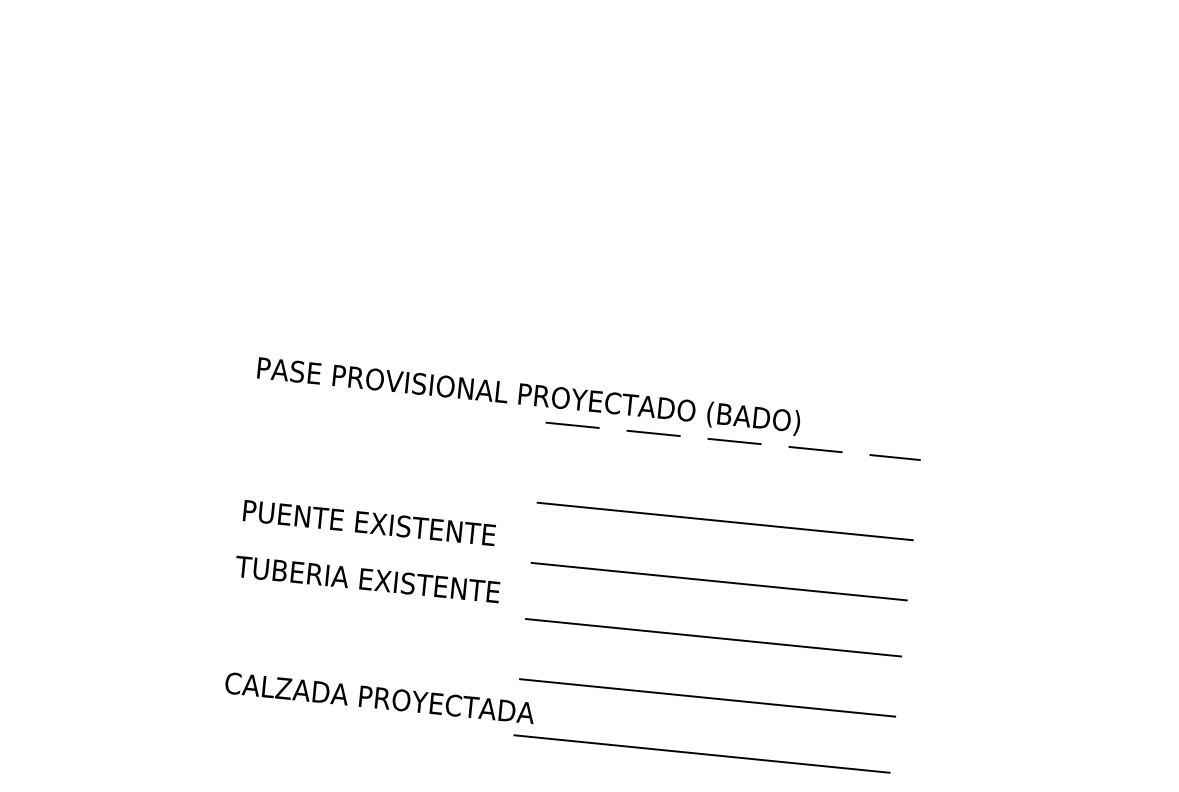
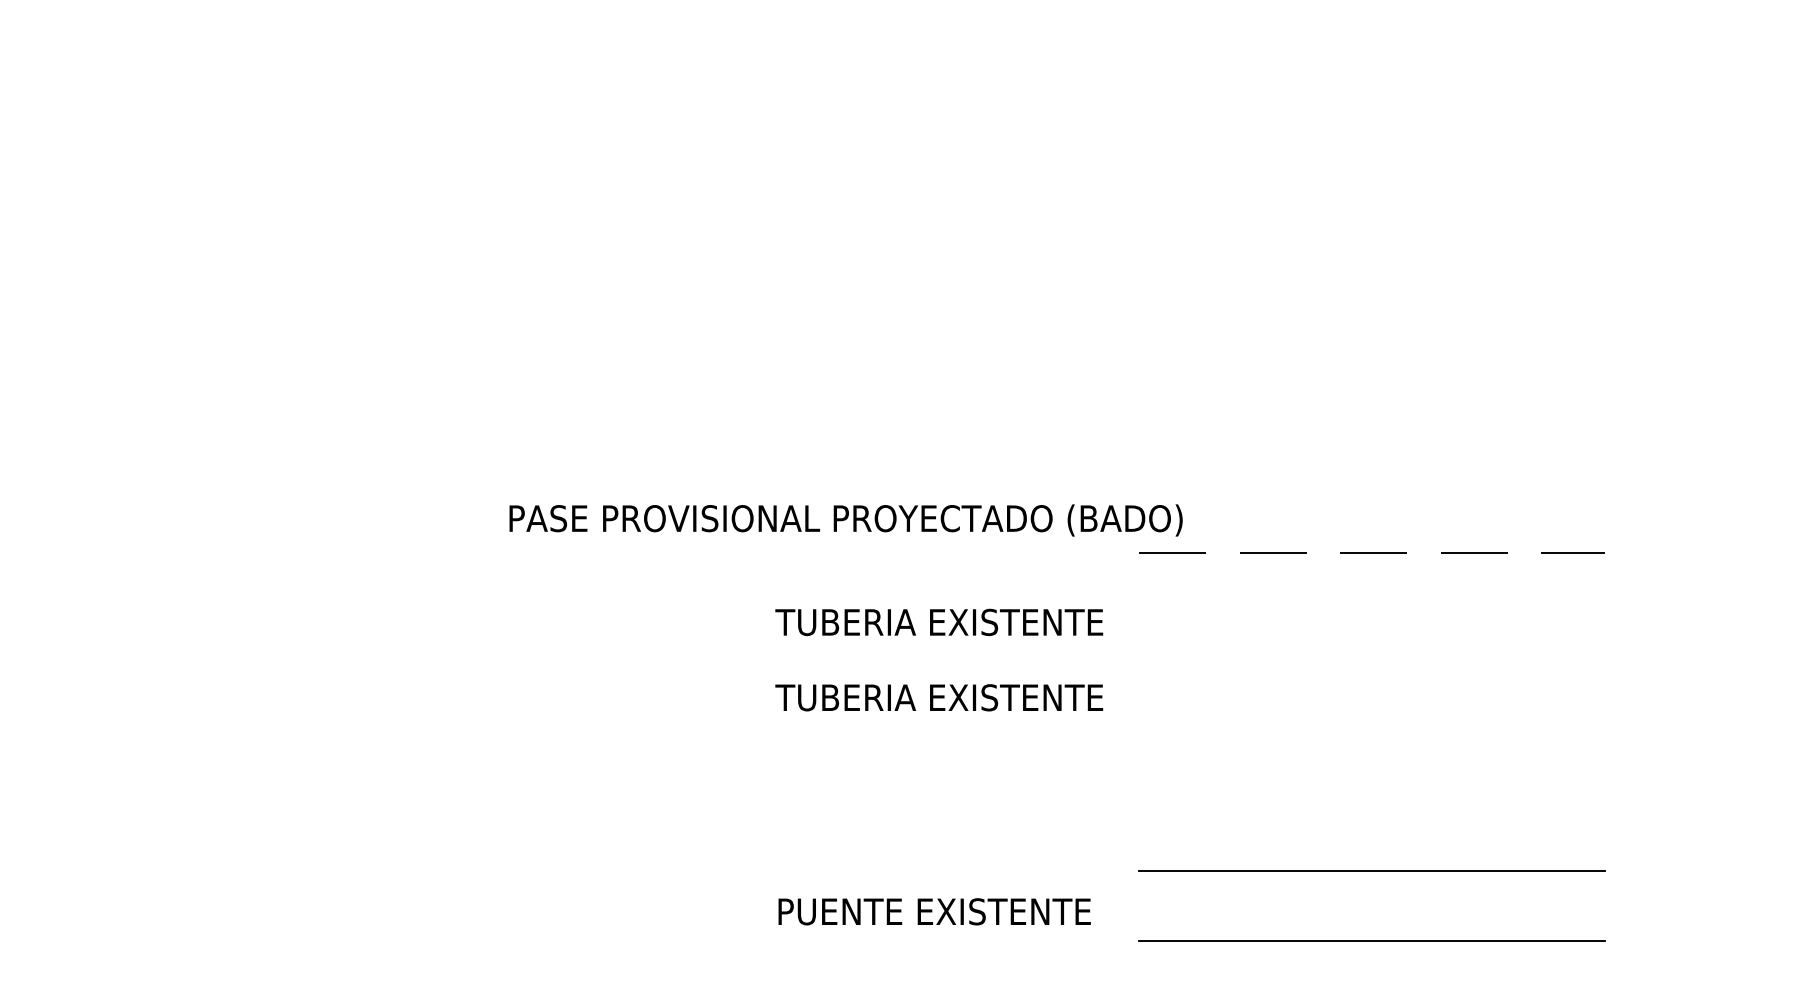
text: (528, 396) -> (845, 520), moved
line: (724, 521) -> (1371, 652), removed
text: (373, 523) -> (939, 697), PUENTE EXISTENTE -> TUBERIA EXISTENTE
text: (367, 579) -> (939, 622), moved
line: (719, 581) -> (1371, 726), removed
line: (713, 637) -> (1371, 796), removed
text: (379, 697) -> (968, 911), CALZADA PROYECTADA -> PUENTE EXISTENTE

